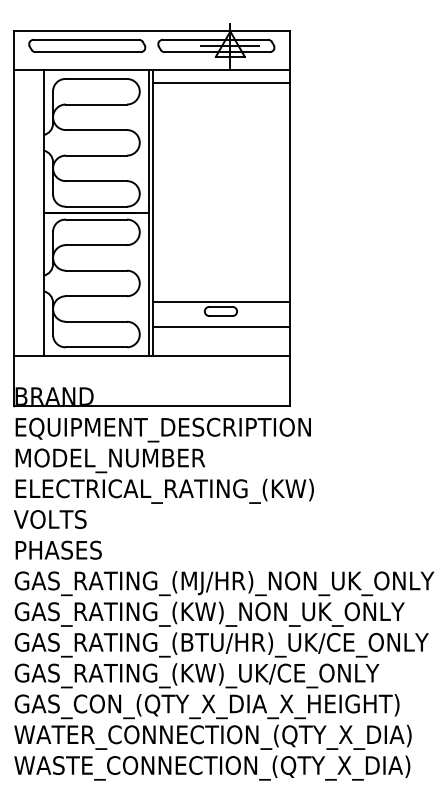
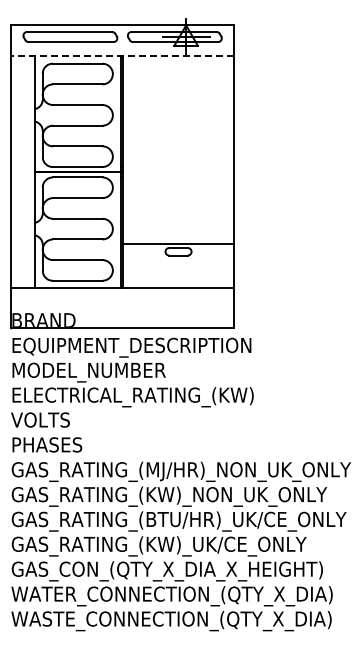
line: (151, 70) -> (122, 56), solid -> dashed
line: (220, 83) -> (178, 67), removed
line: (220, 327) -> (178, 264), removed

